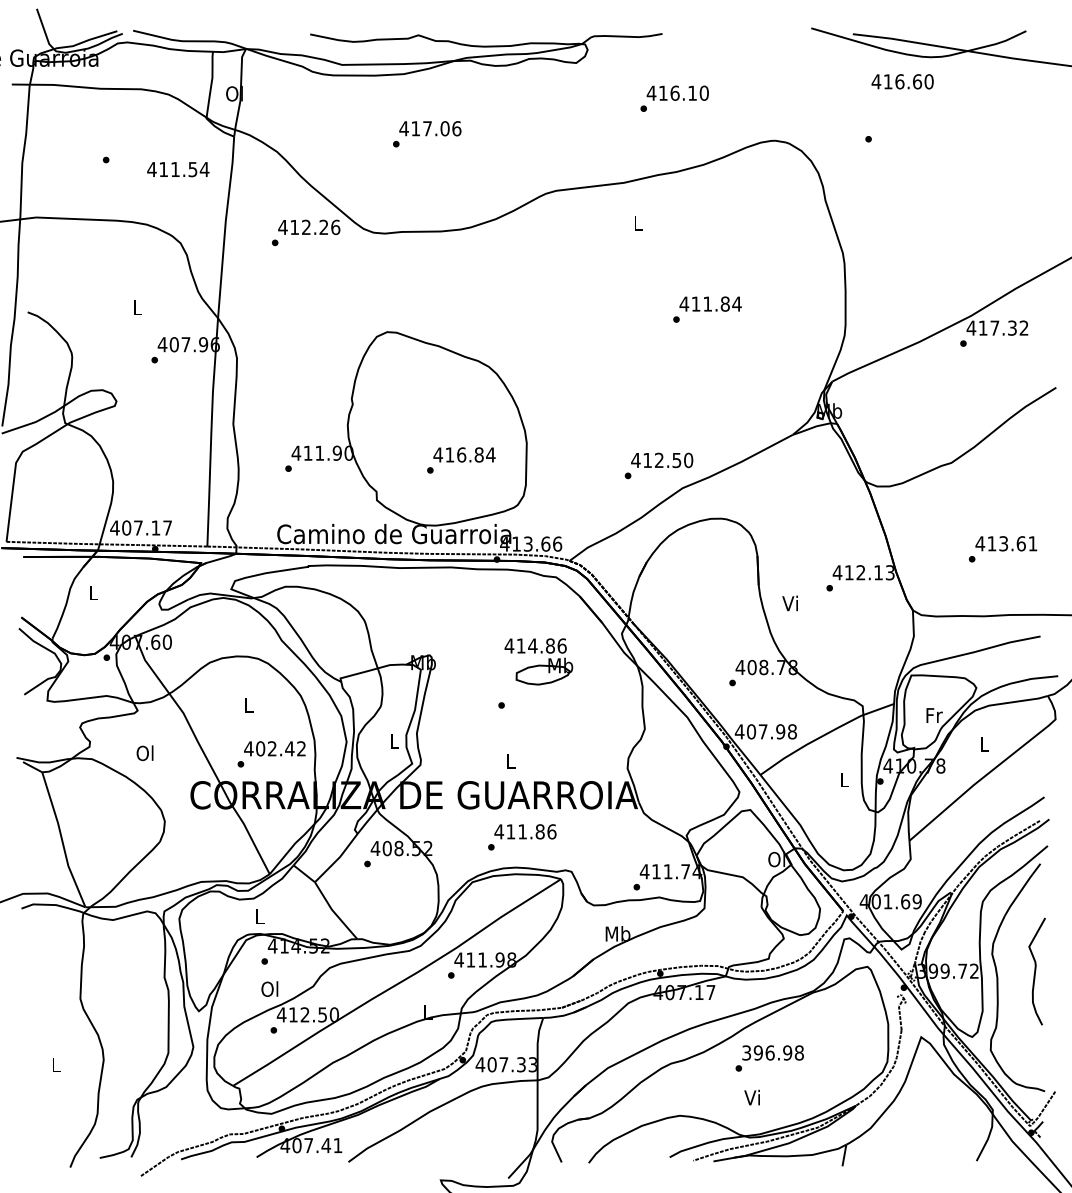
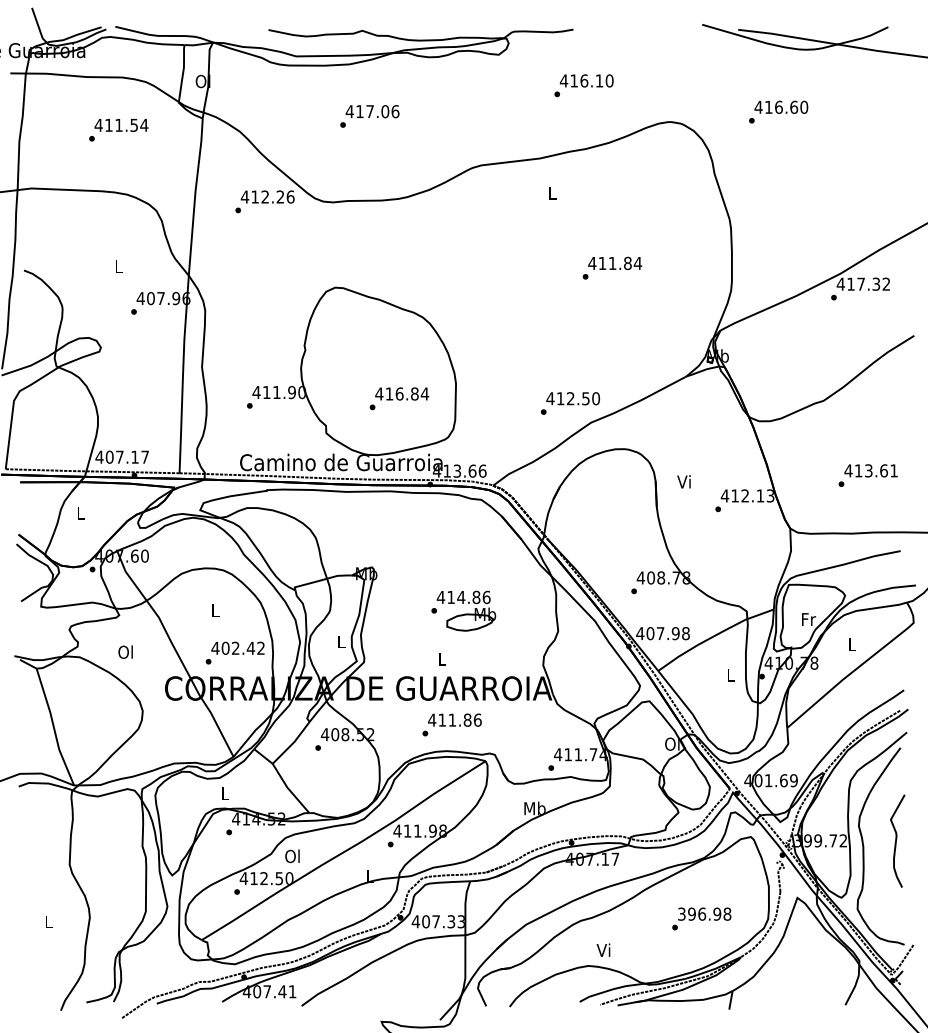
text: (902, 81) -> (781, 107), moved
text: (178, 169) -> (121, 125), moved
text: (789, 603) -> (683, 481), moved
part: (538, 661) -> (466, 610), moved
text: (269, 988) -> (292, 855), moved
text: (769, 1058) -> (701, 918), moved
text: (751, 1097) -> (602, 950), moved

